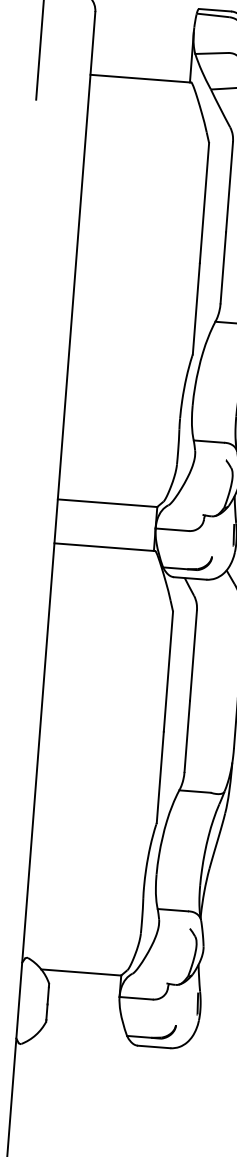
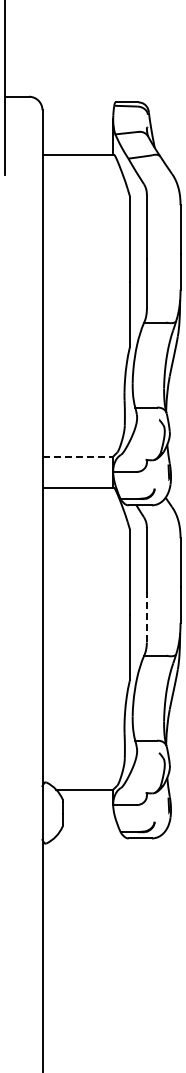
line: (108, 503) -> (78, 456), solid -> dashed
line: (186, 735) -> (146, 616), solid -> dashed

